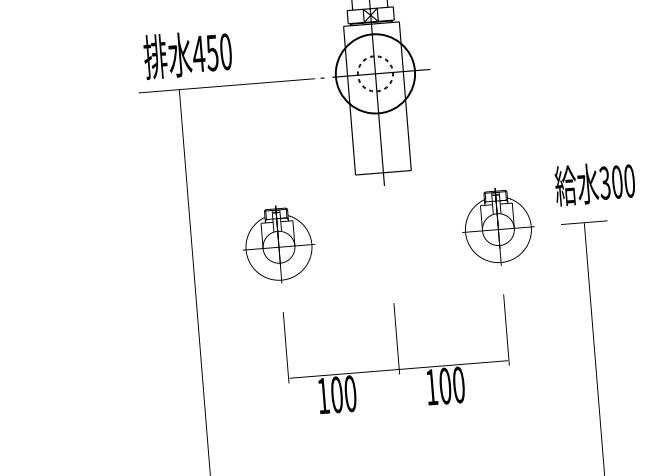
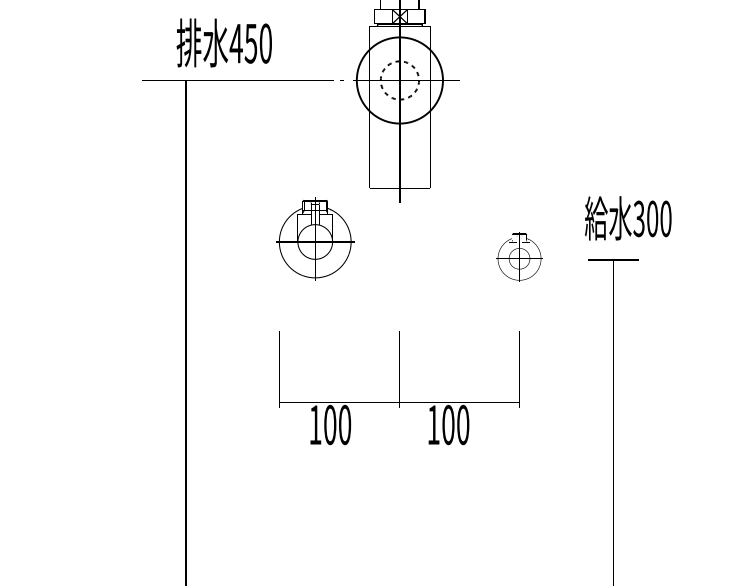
text: (187, 53) -> (223, 42), moved
part: (498, 226) -> (519, 256), size x0.6
part: (278, 244) -> (315, 238), moved

